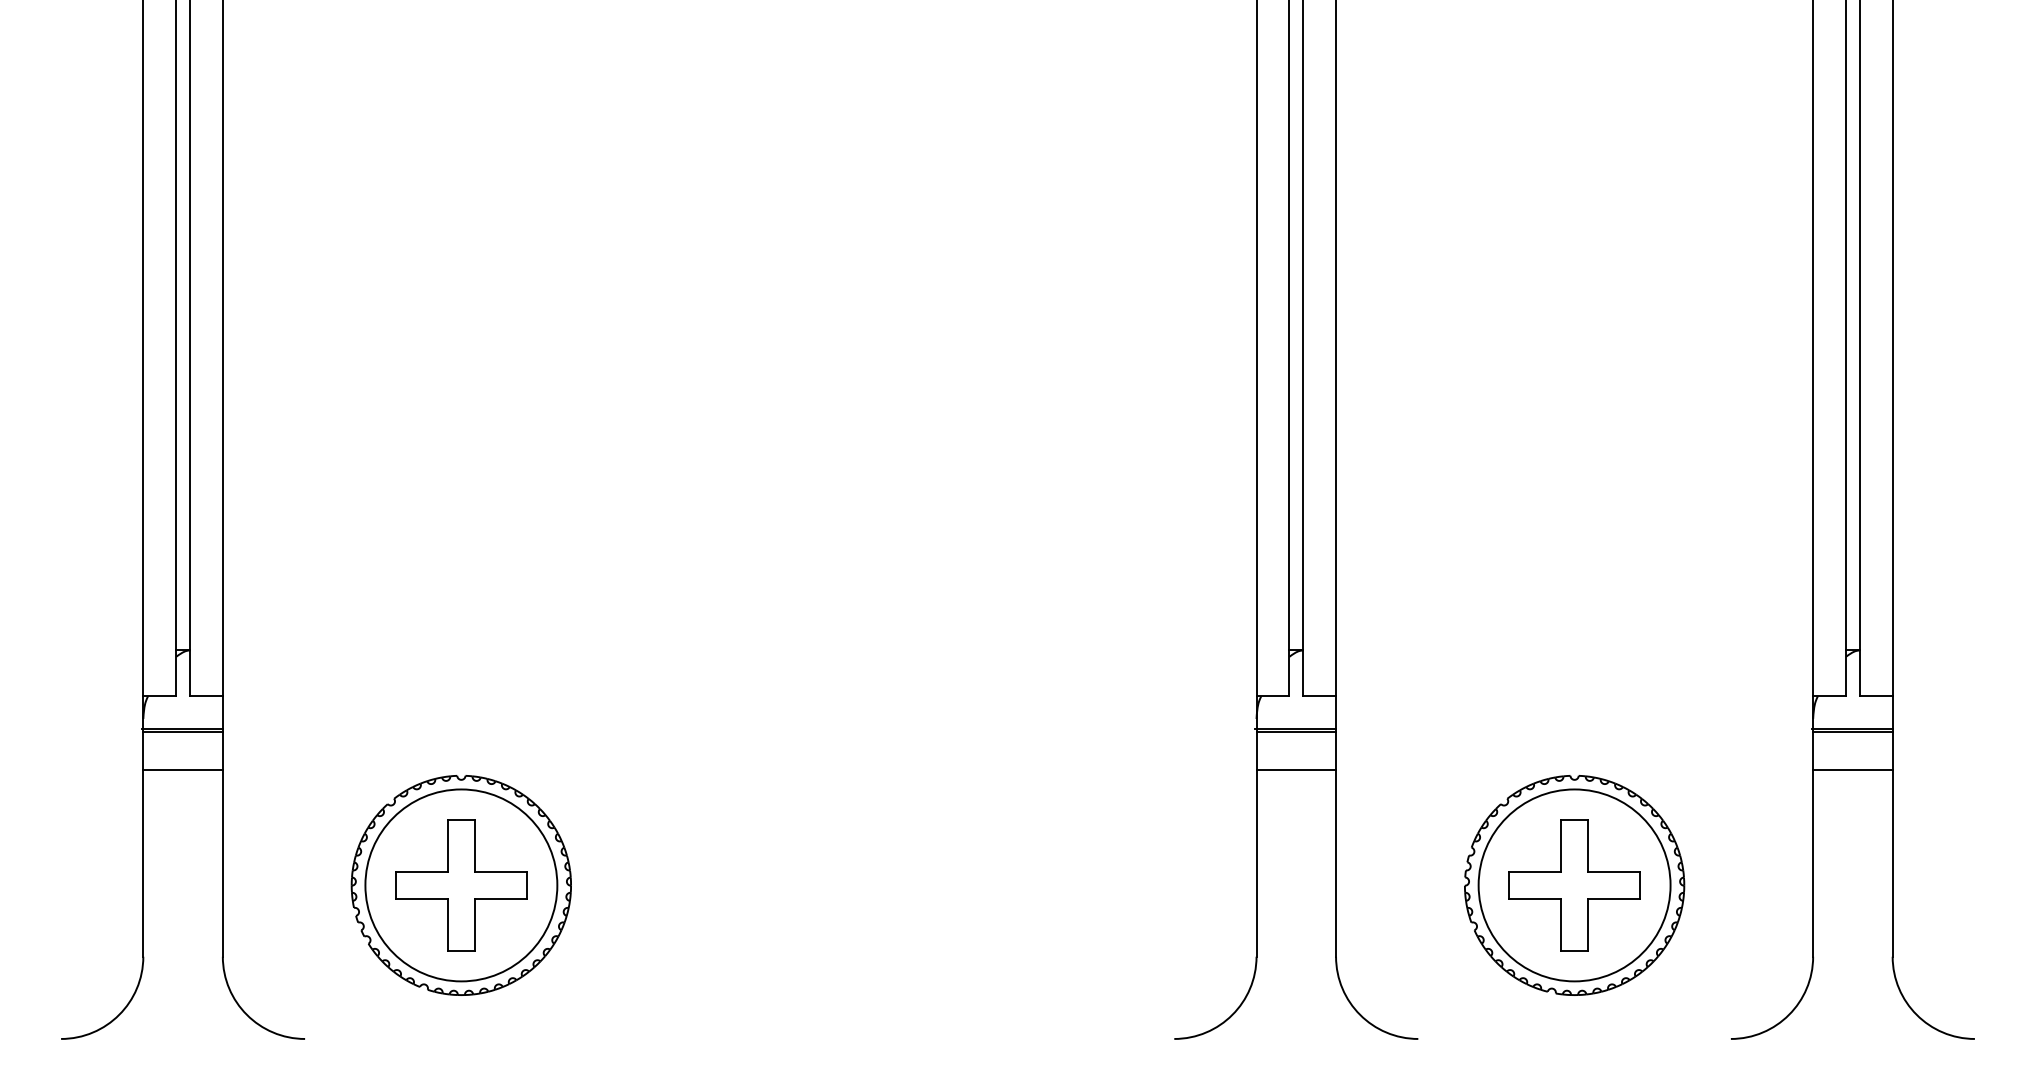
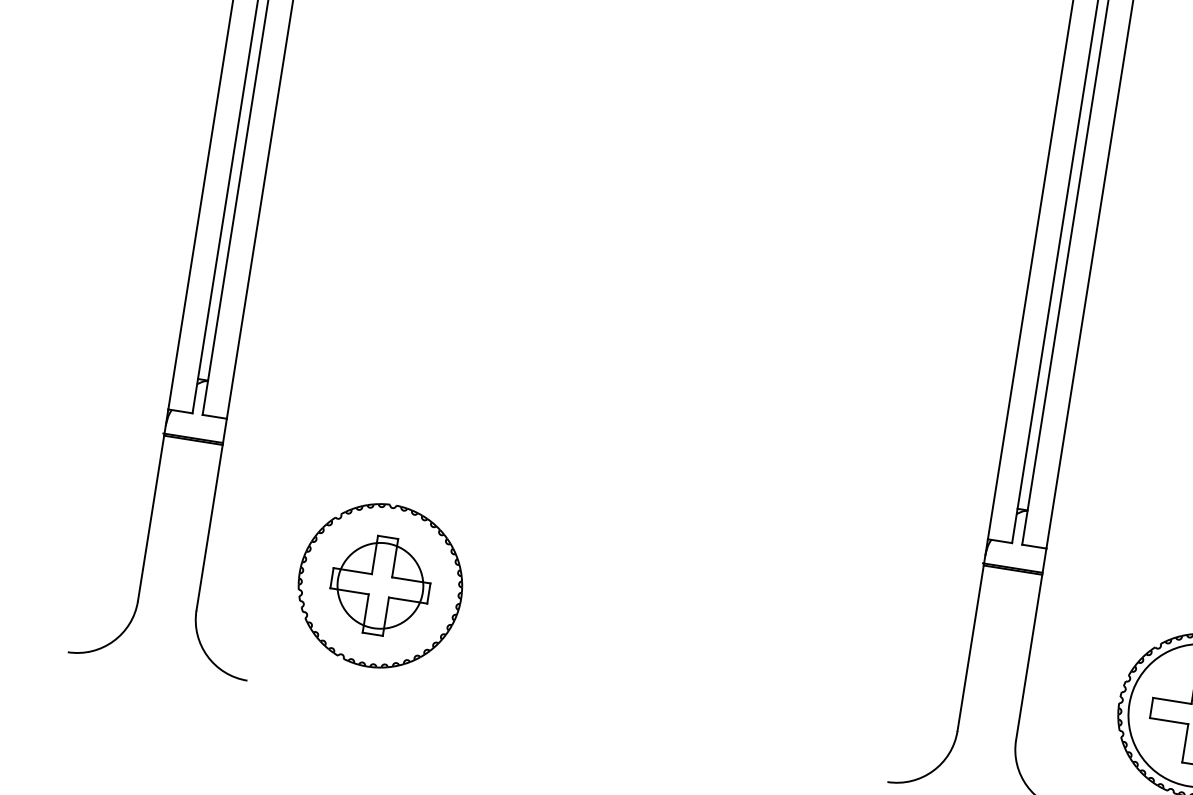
line: (182, 770) -> (188, 468), removed
line: (1296, 770) -> (1008, 598), removed
circle: (461, 885) -> (380, 585), size x0.6

